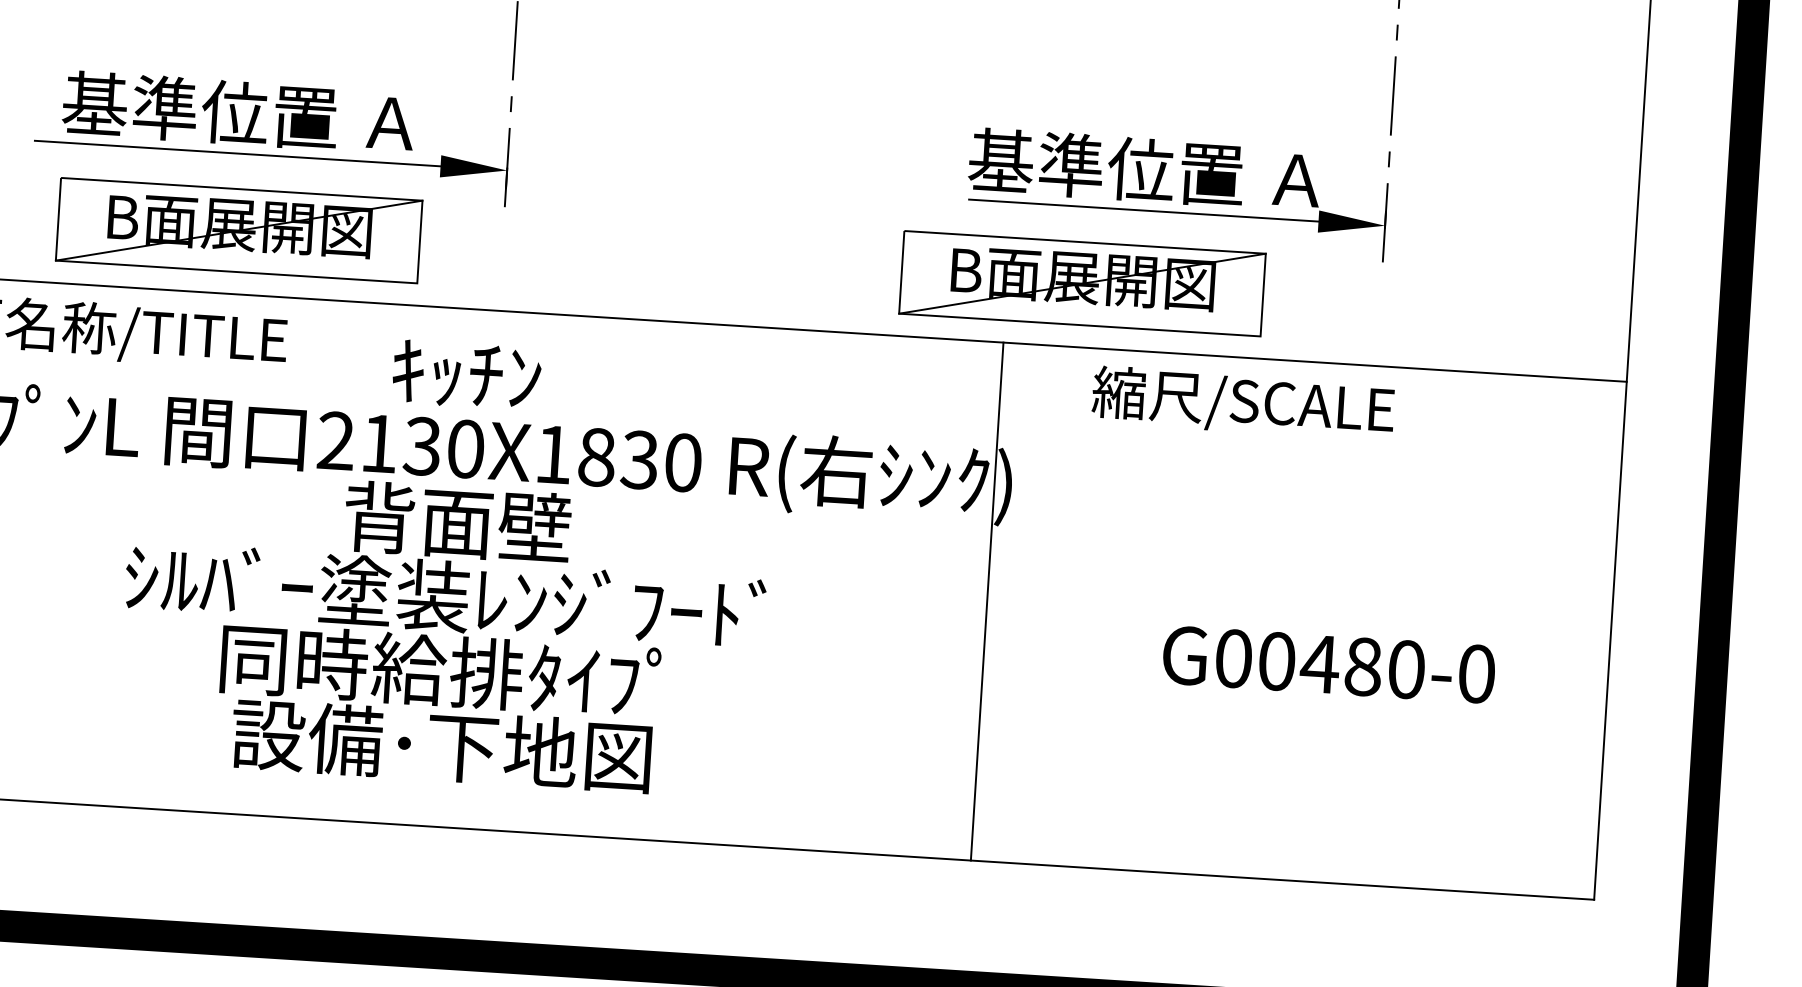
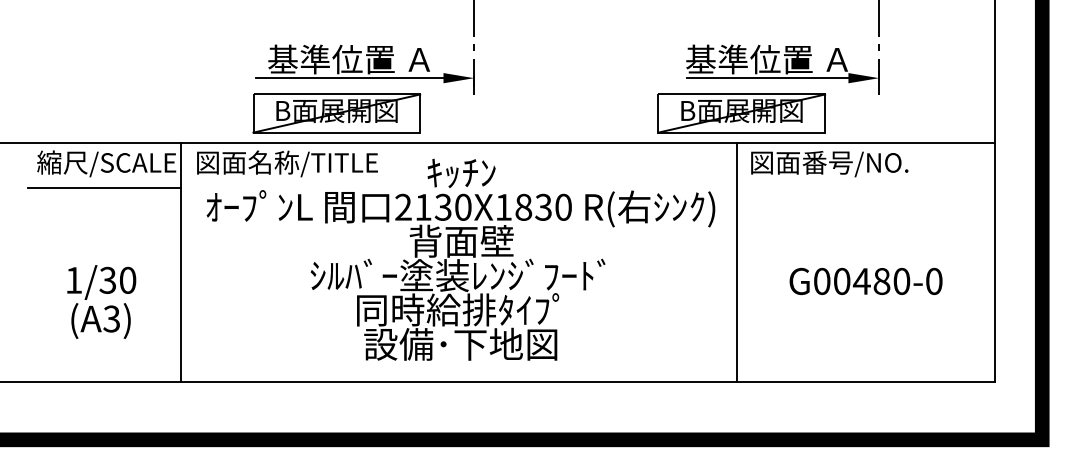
part: (238, 230) -> (336, 113), moved
text: (1263, 403) -> (828, 163), 縮尺/SCALE -> 図面番号/NO.
line: (987, 599) -> (737, 261), moved

